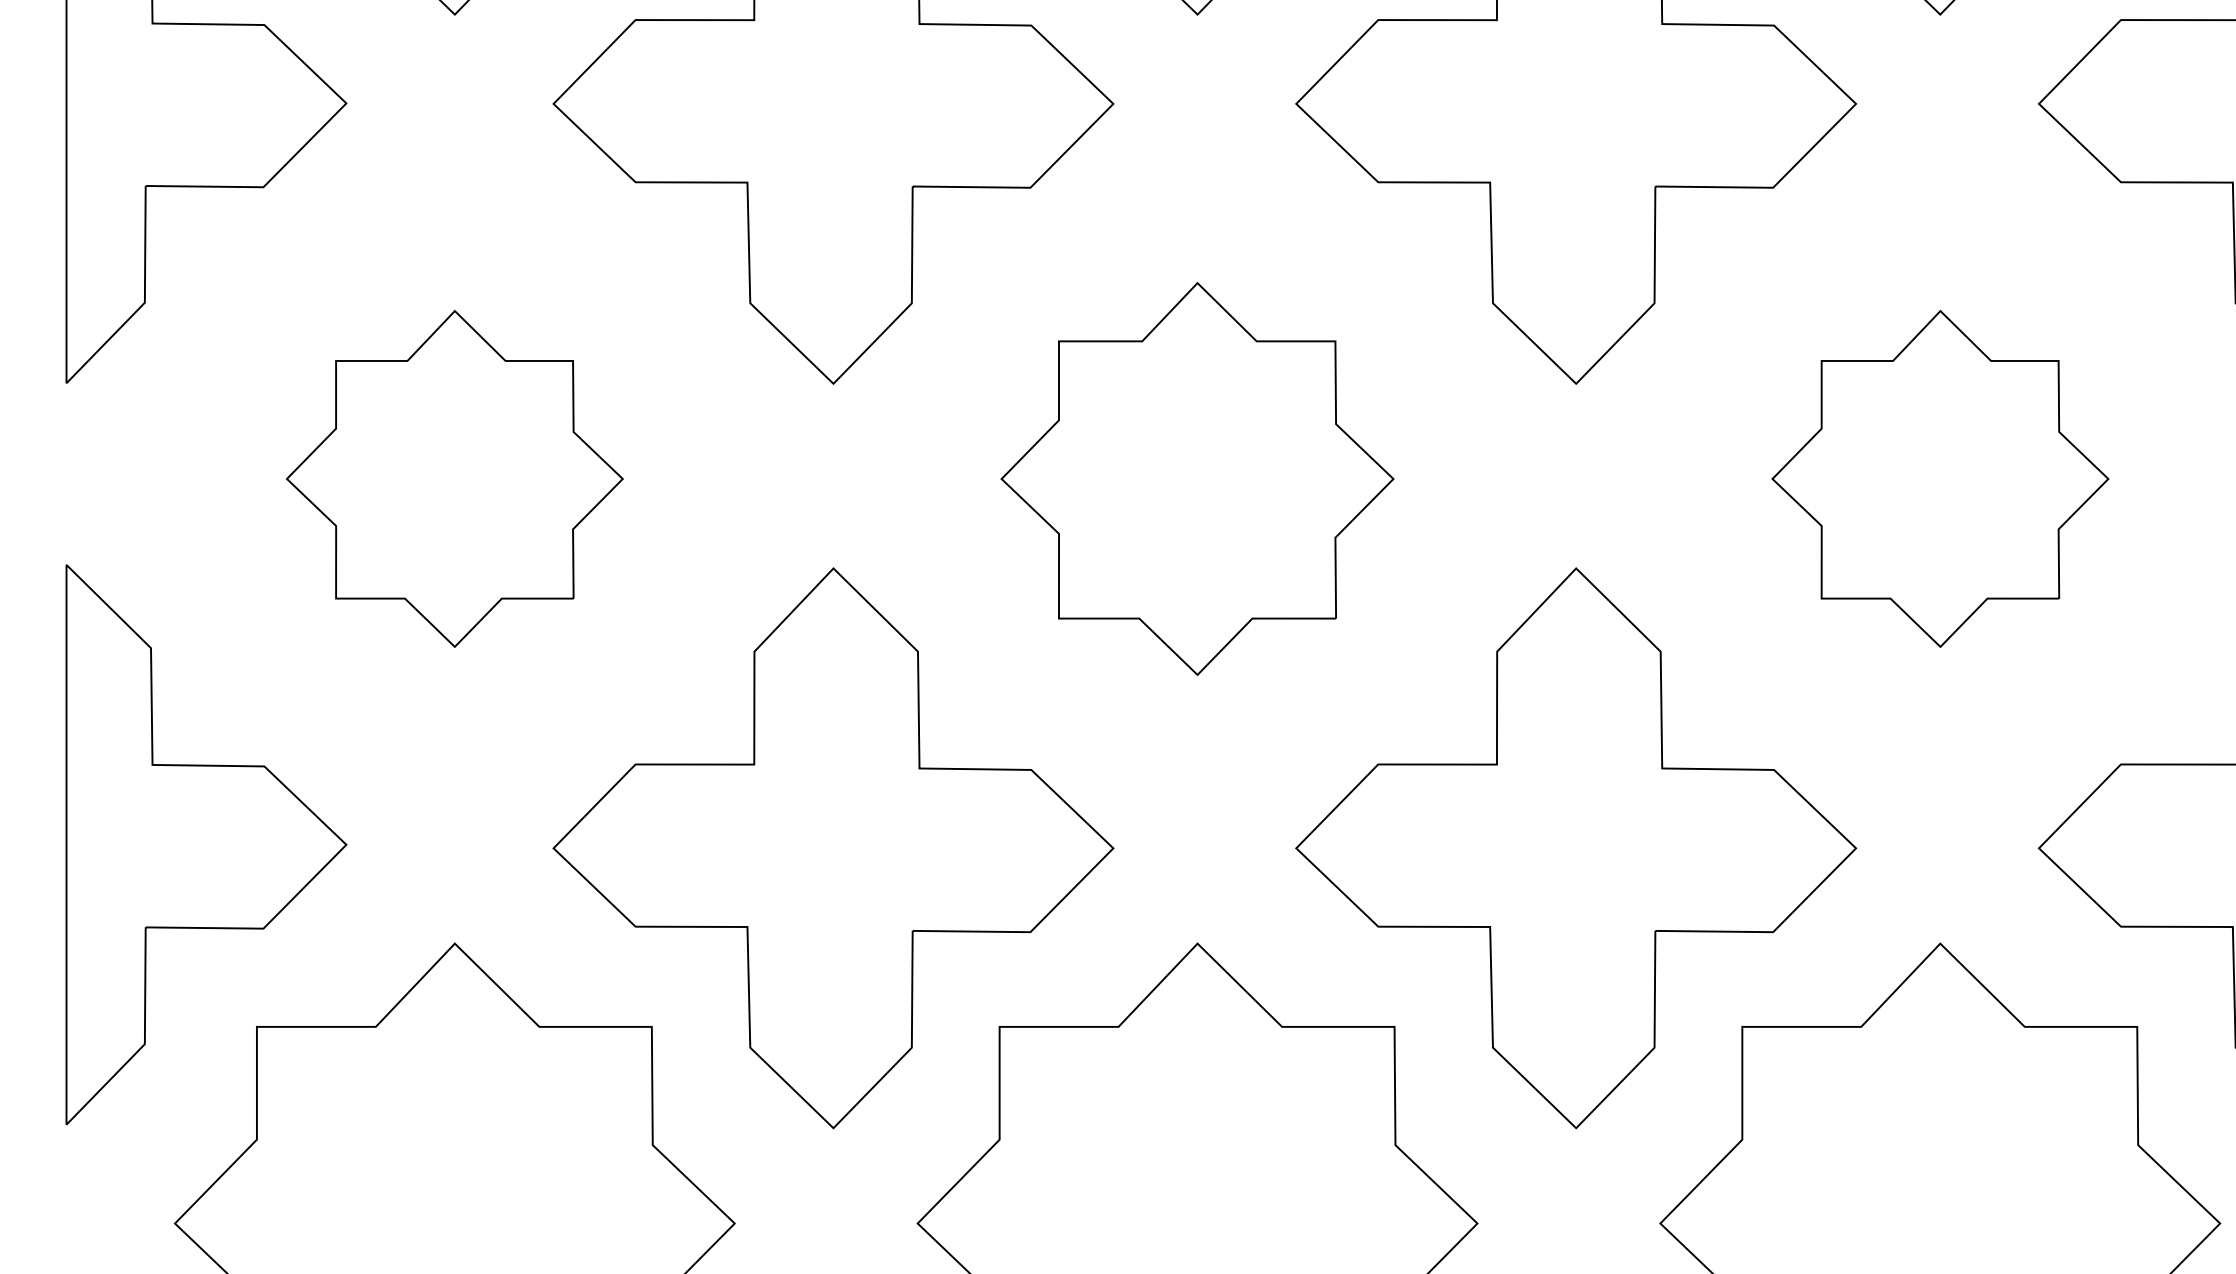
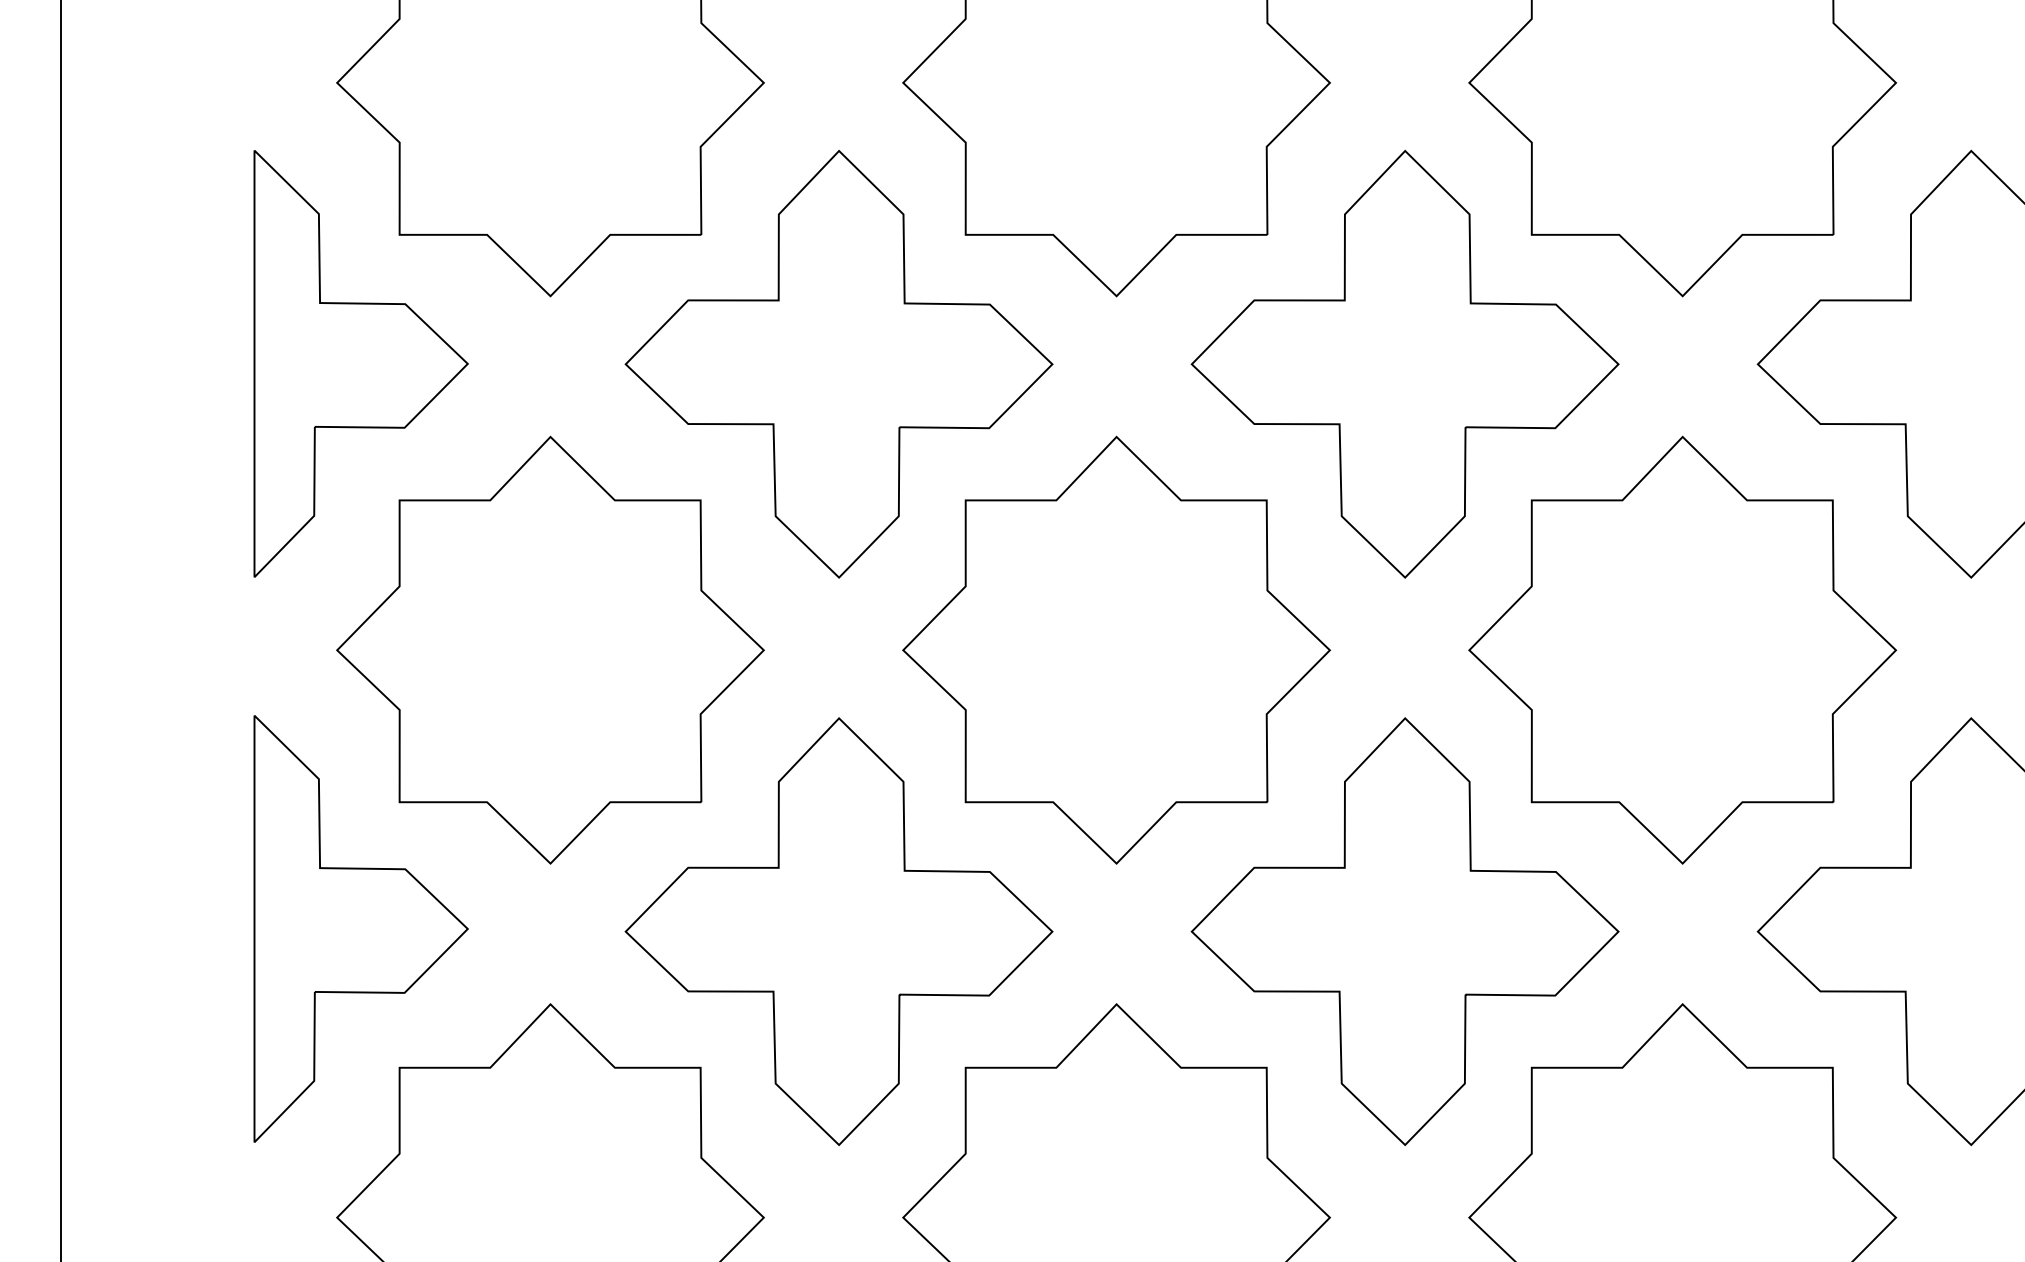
part: (454, 478) -> (550, 649), size x1.67
part: (1197, 478) -> (1116, 649), size x1.43
part: (1940, 478) -> (1682, 649), size x1.67

